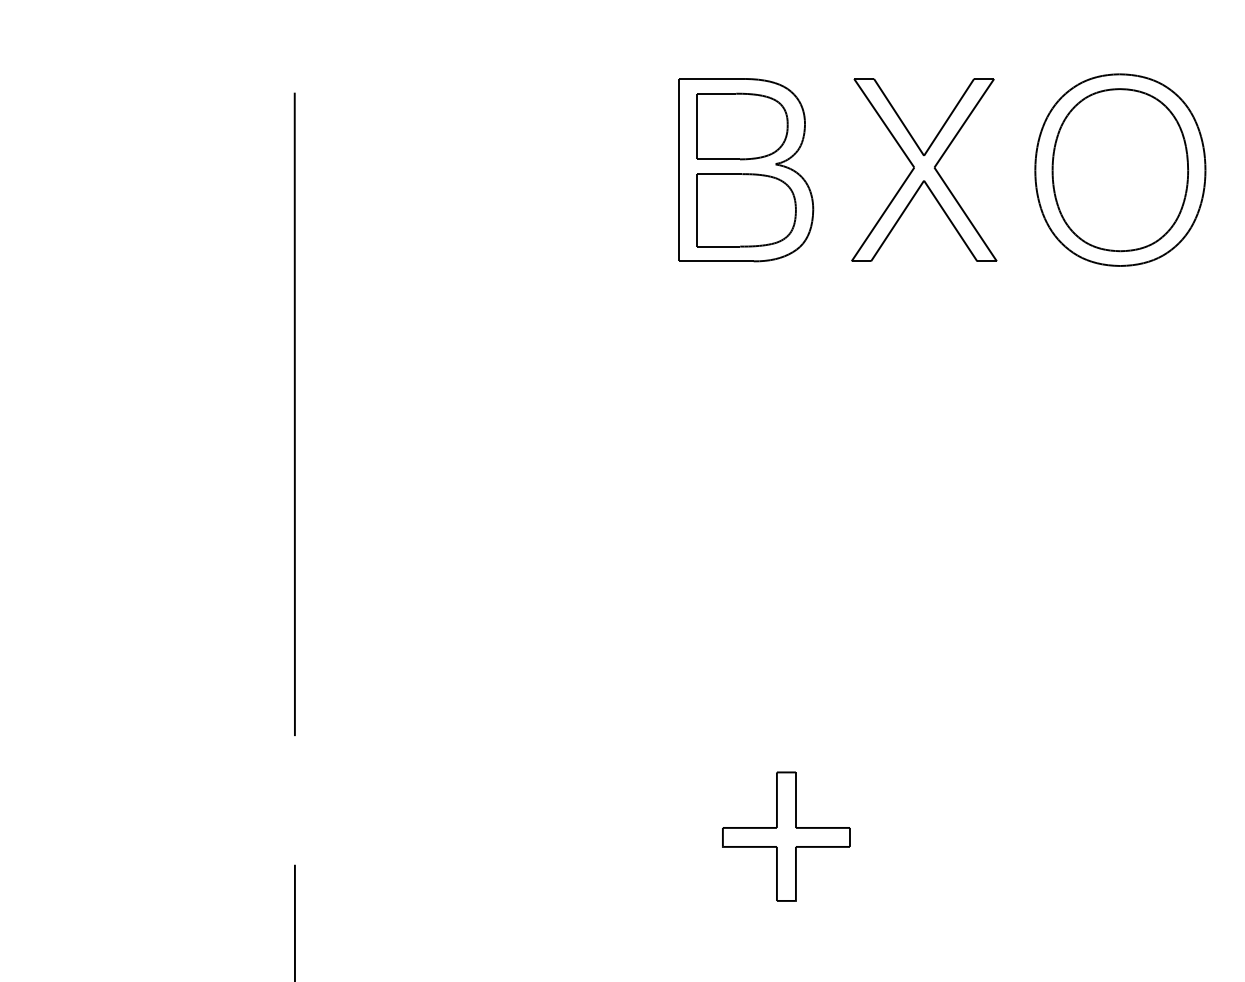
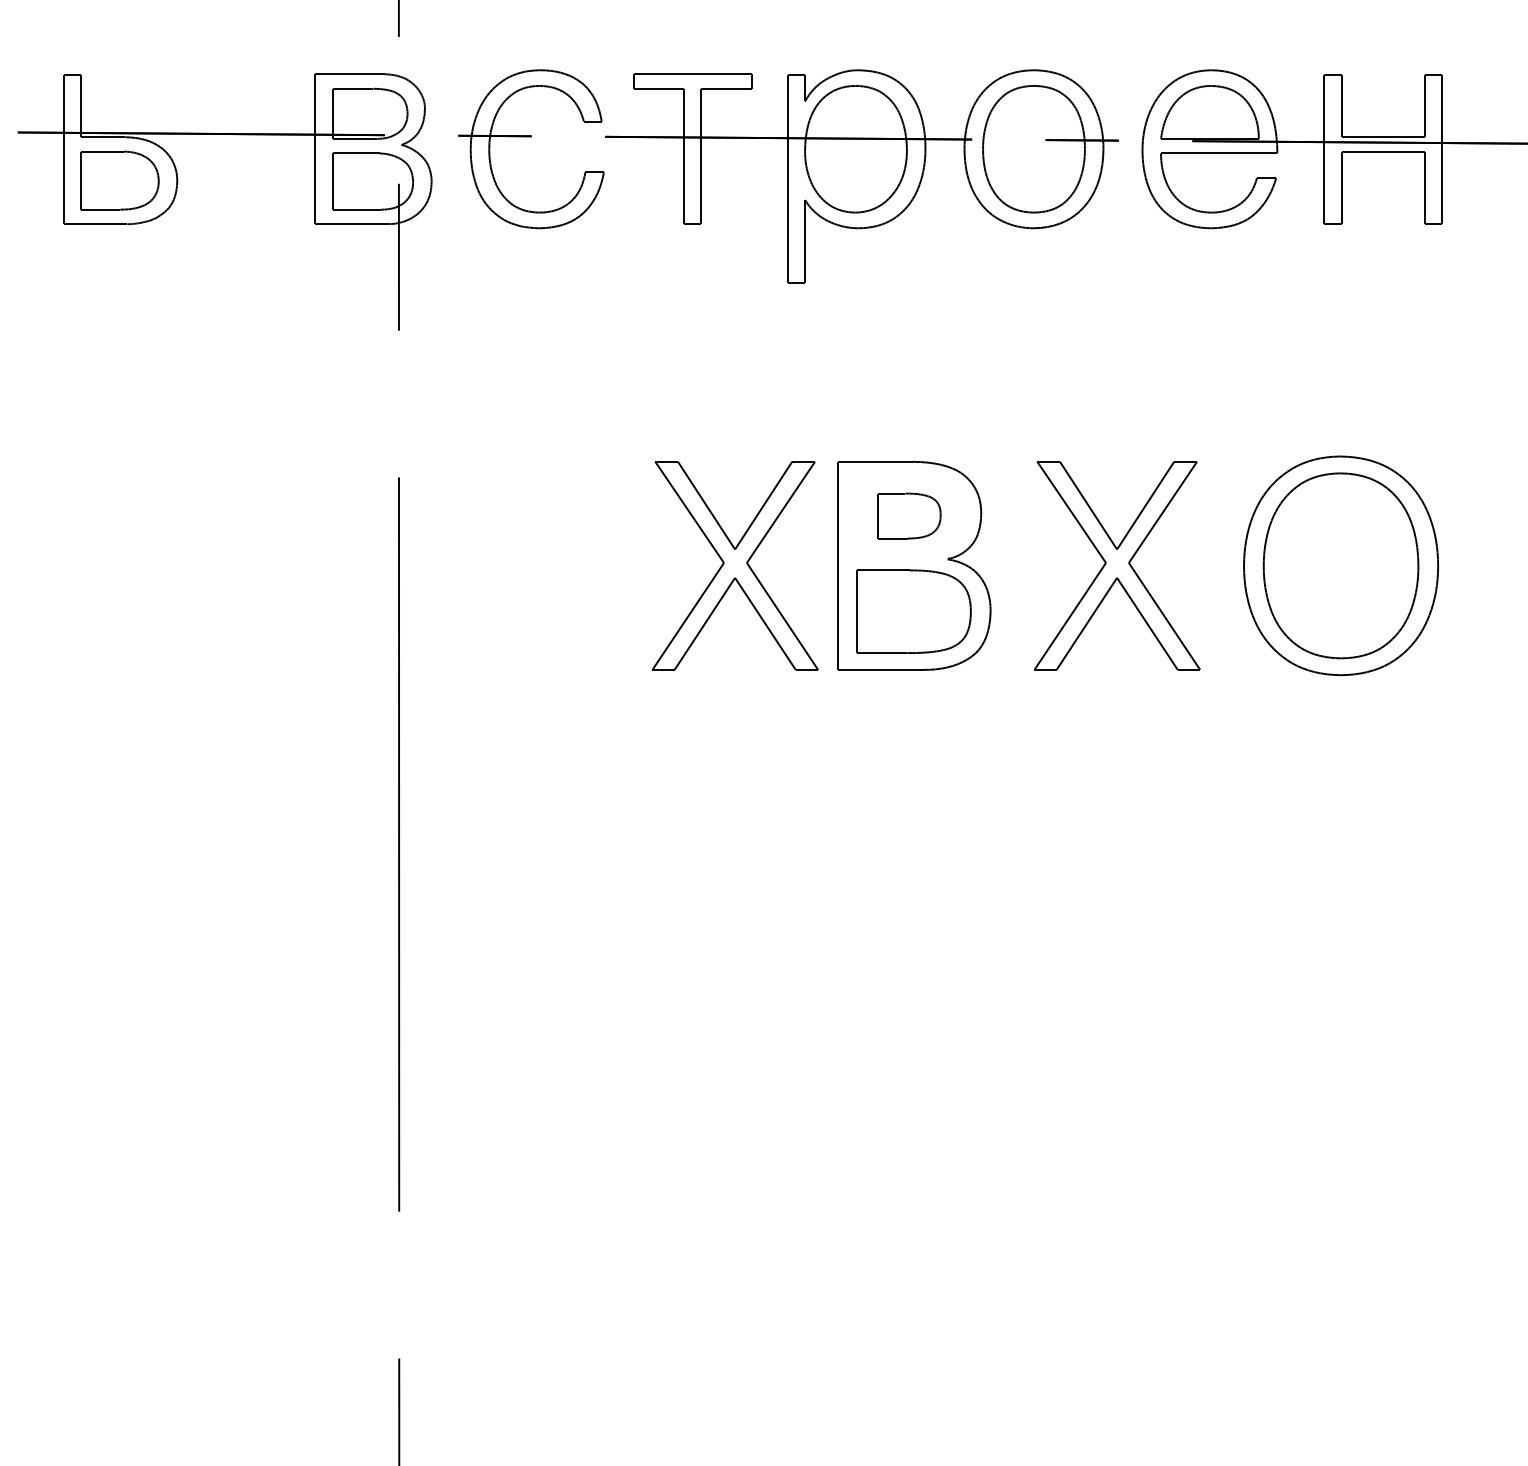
part: (742, 126) -> (909, 515), size x0.6
part: (589, 169) -> (735, 565), added
part: (785, 836) -> (959, 1326), removed

